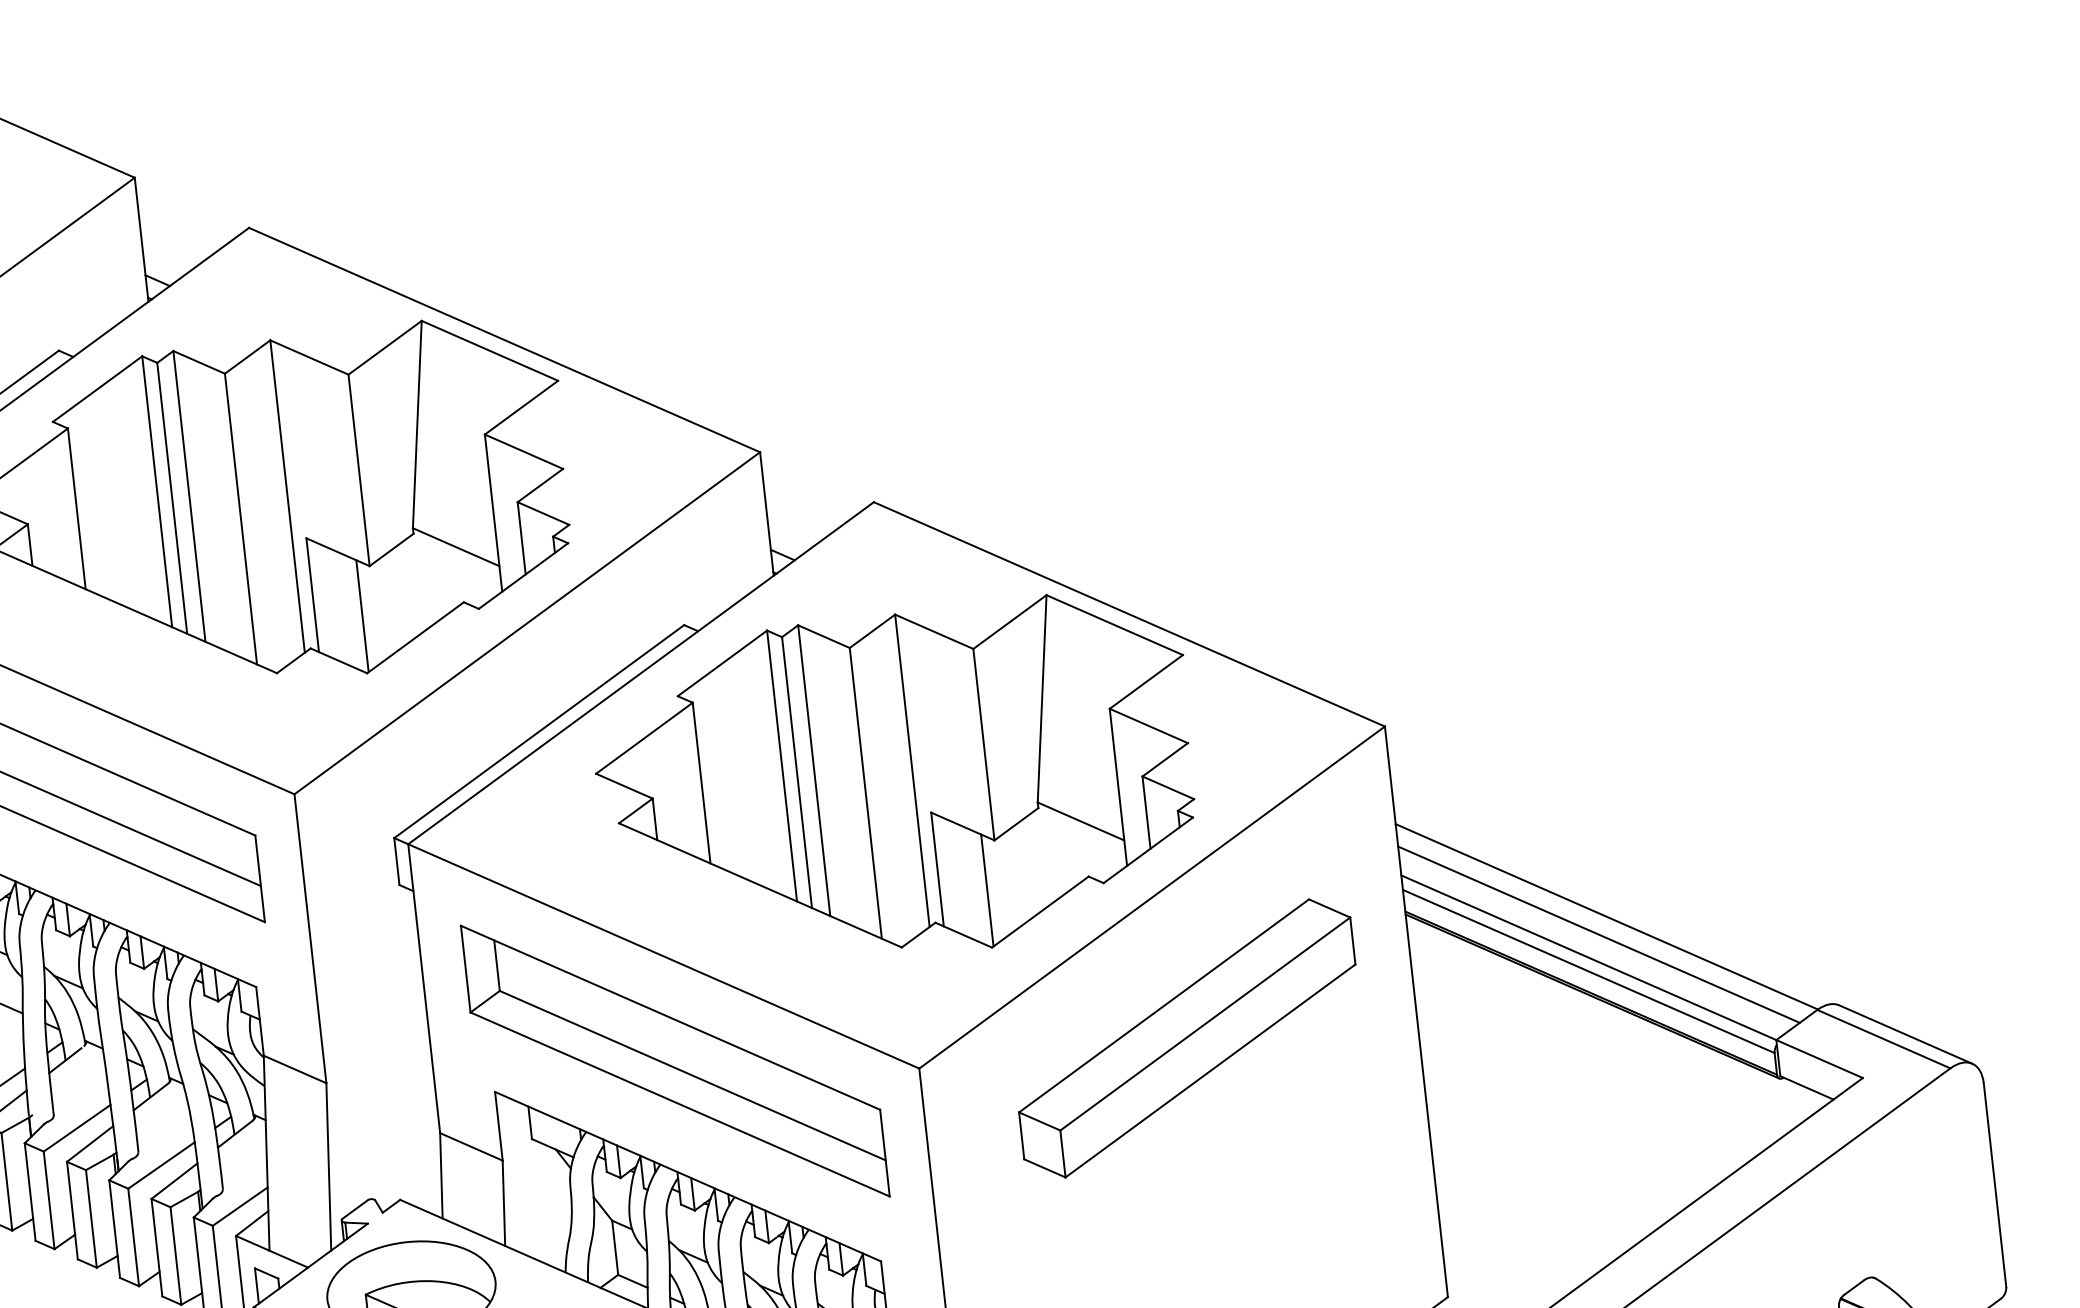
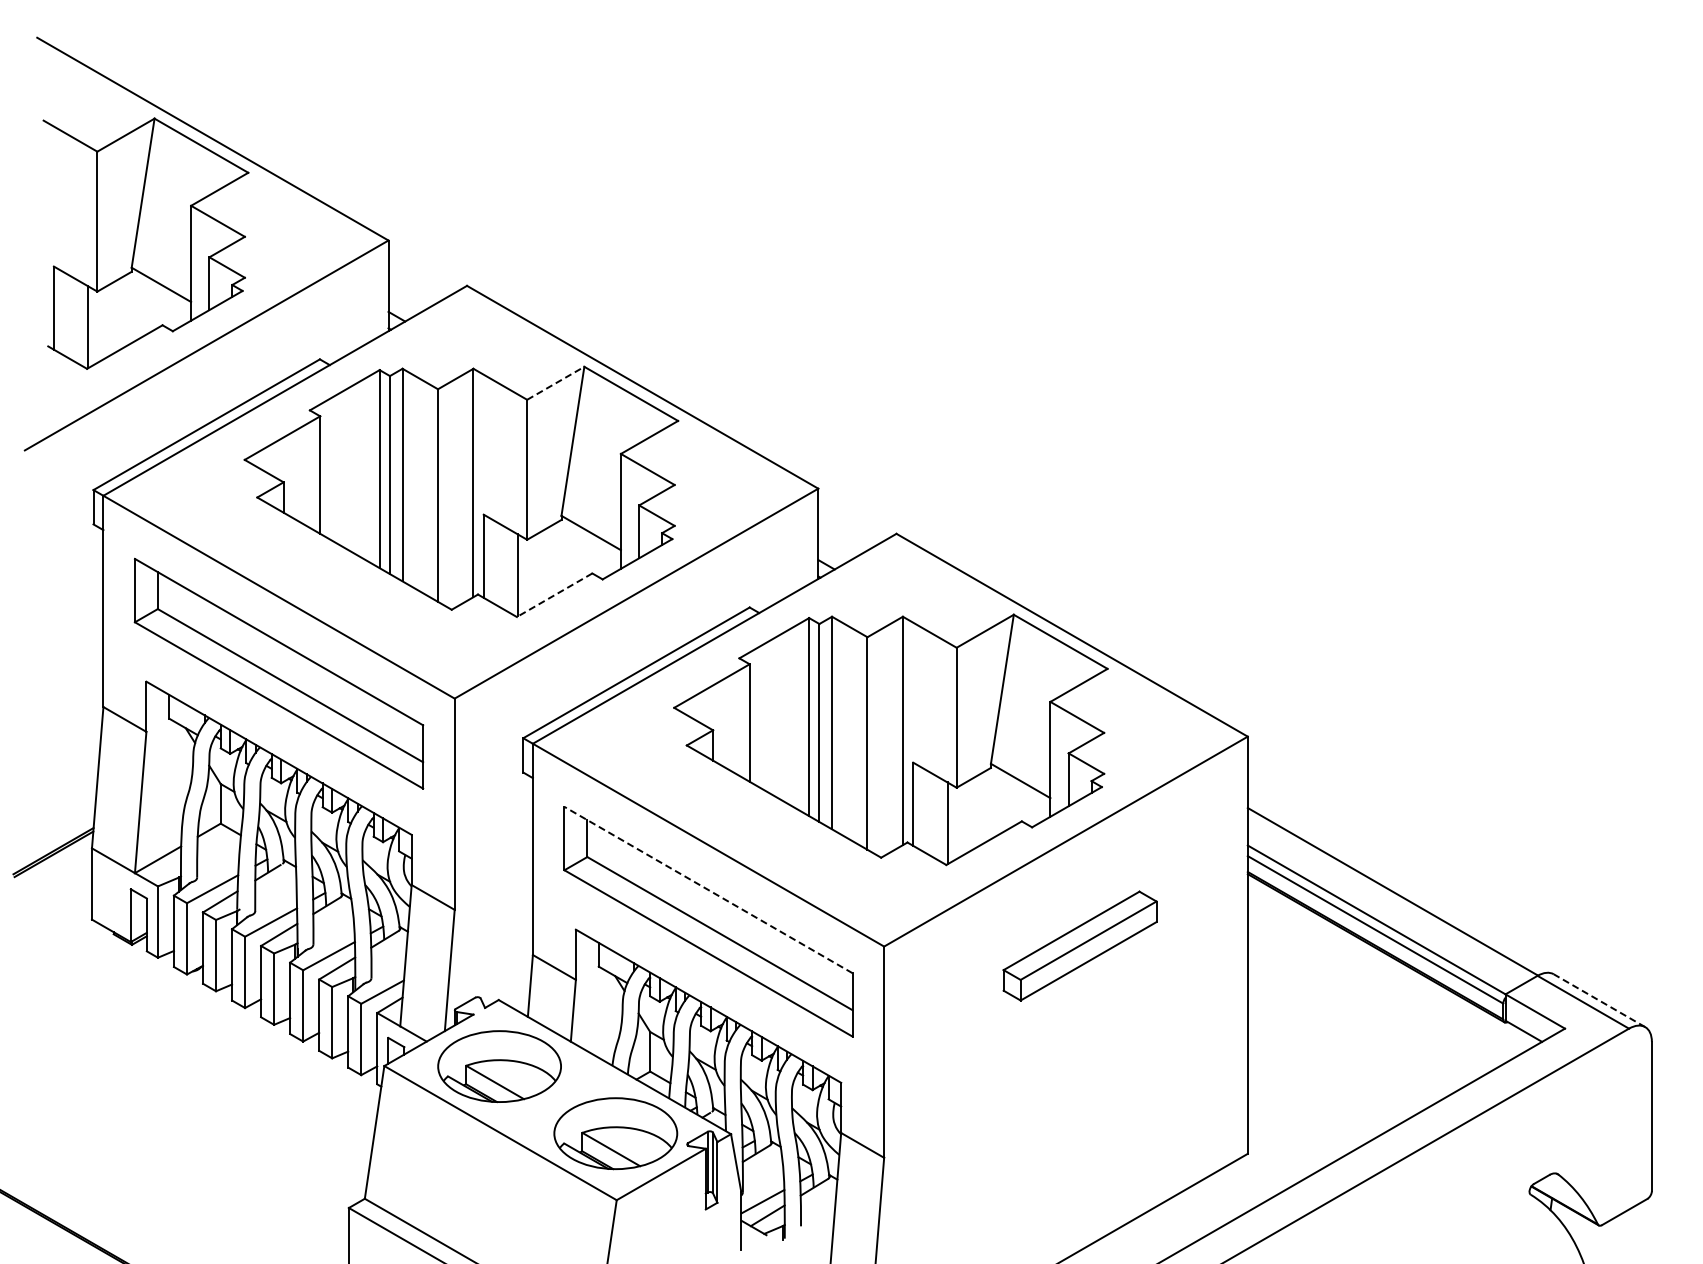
line: (386, 347) -> (556, 383), solid -> dashed
line: (415, 638) -> (554, 595), solid -> dashed
line: (1598, 933) -> (1385, 903), removed
line: (670, 1017) -> (708, 889), solid -> dashed
line: (1905, 1034) -> (1599, 1000), solid -> dashed
part: (1186, 1037) -> (1079, 945), size x0.6

